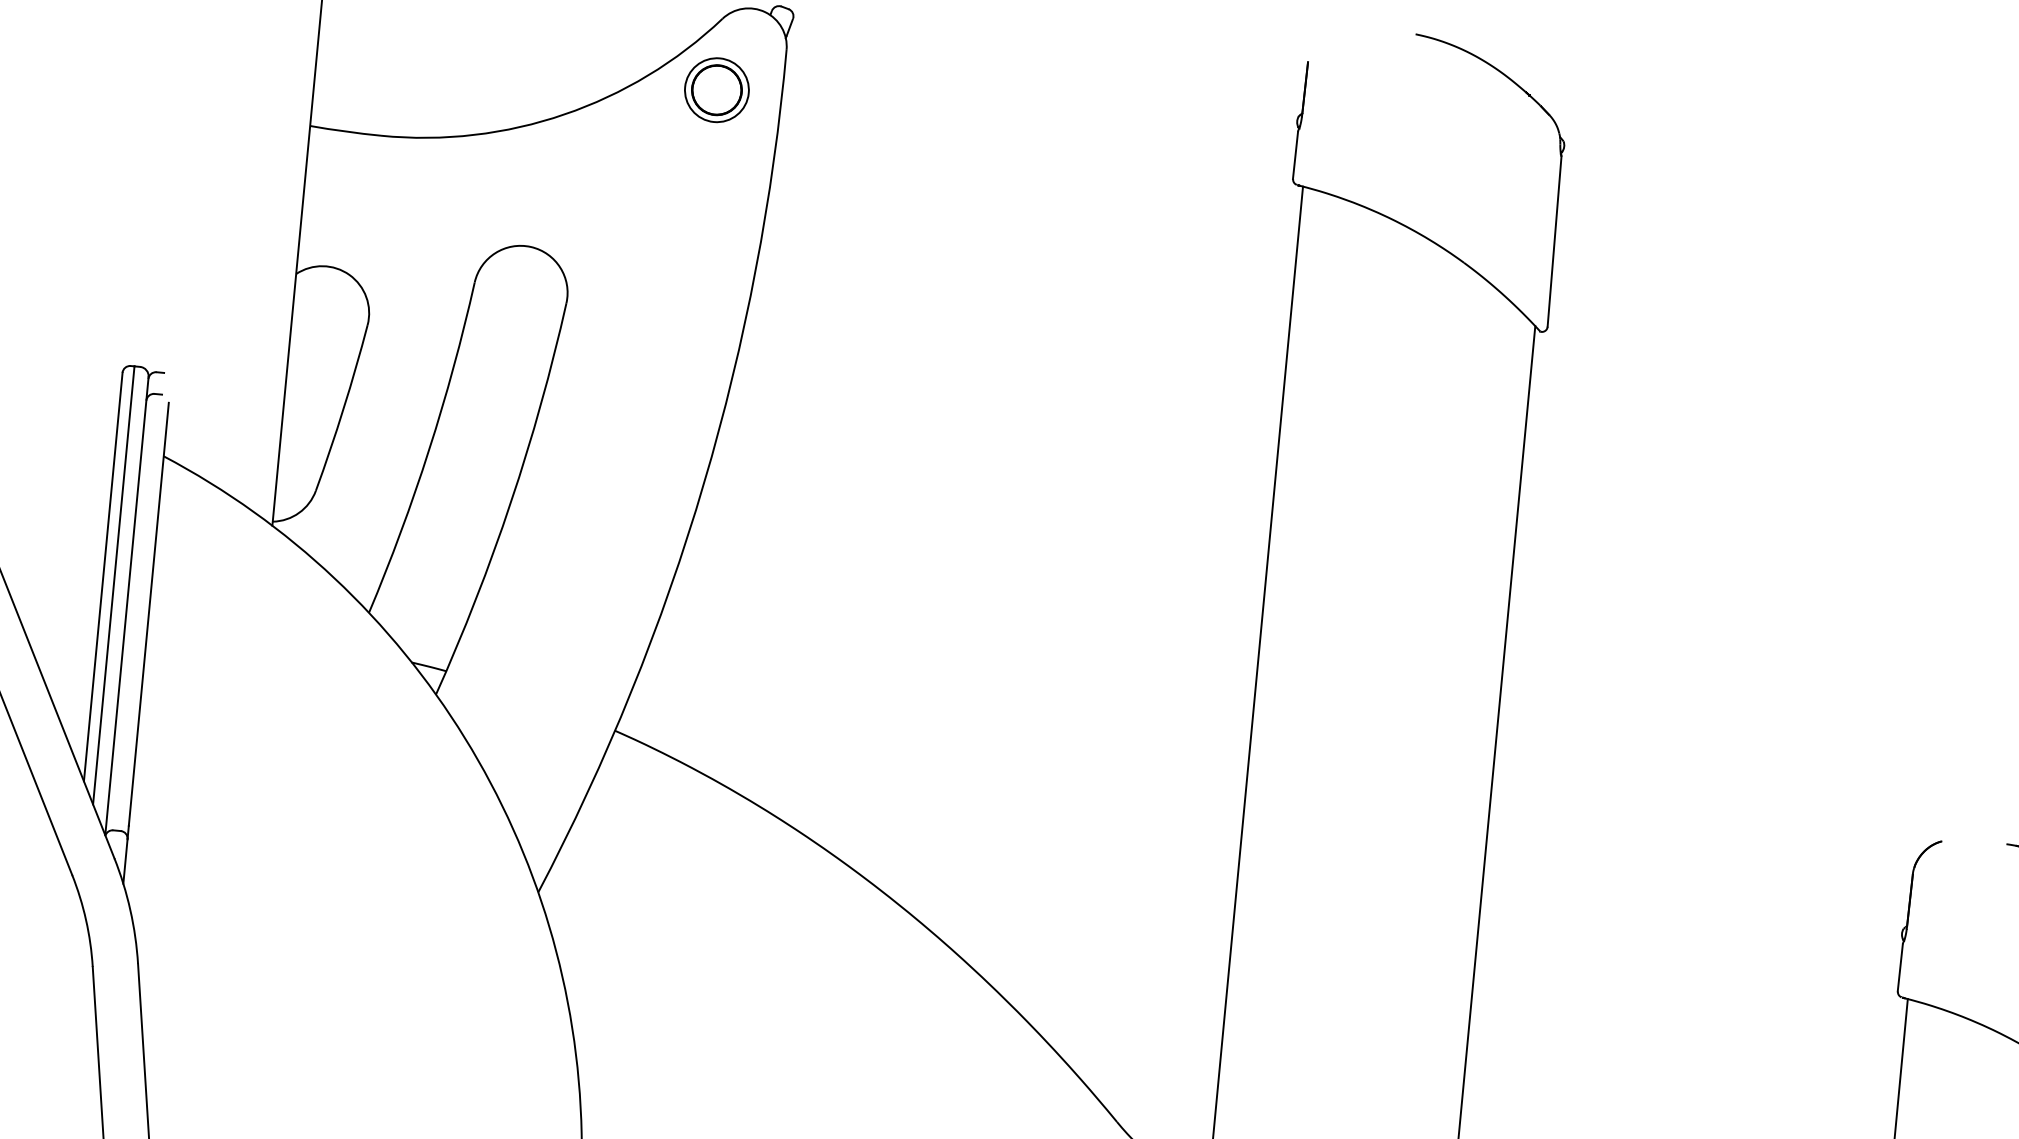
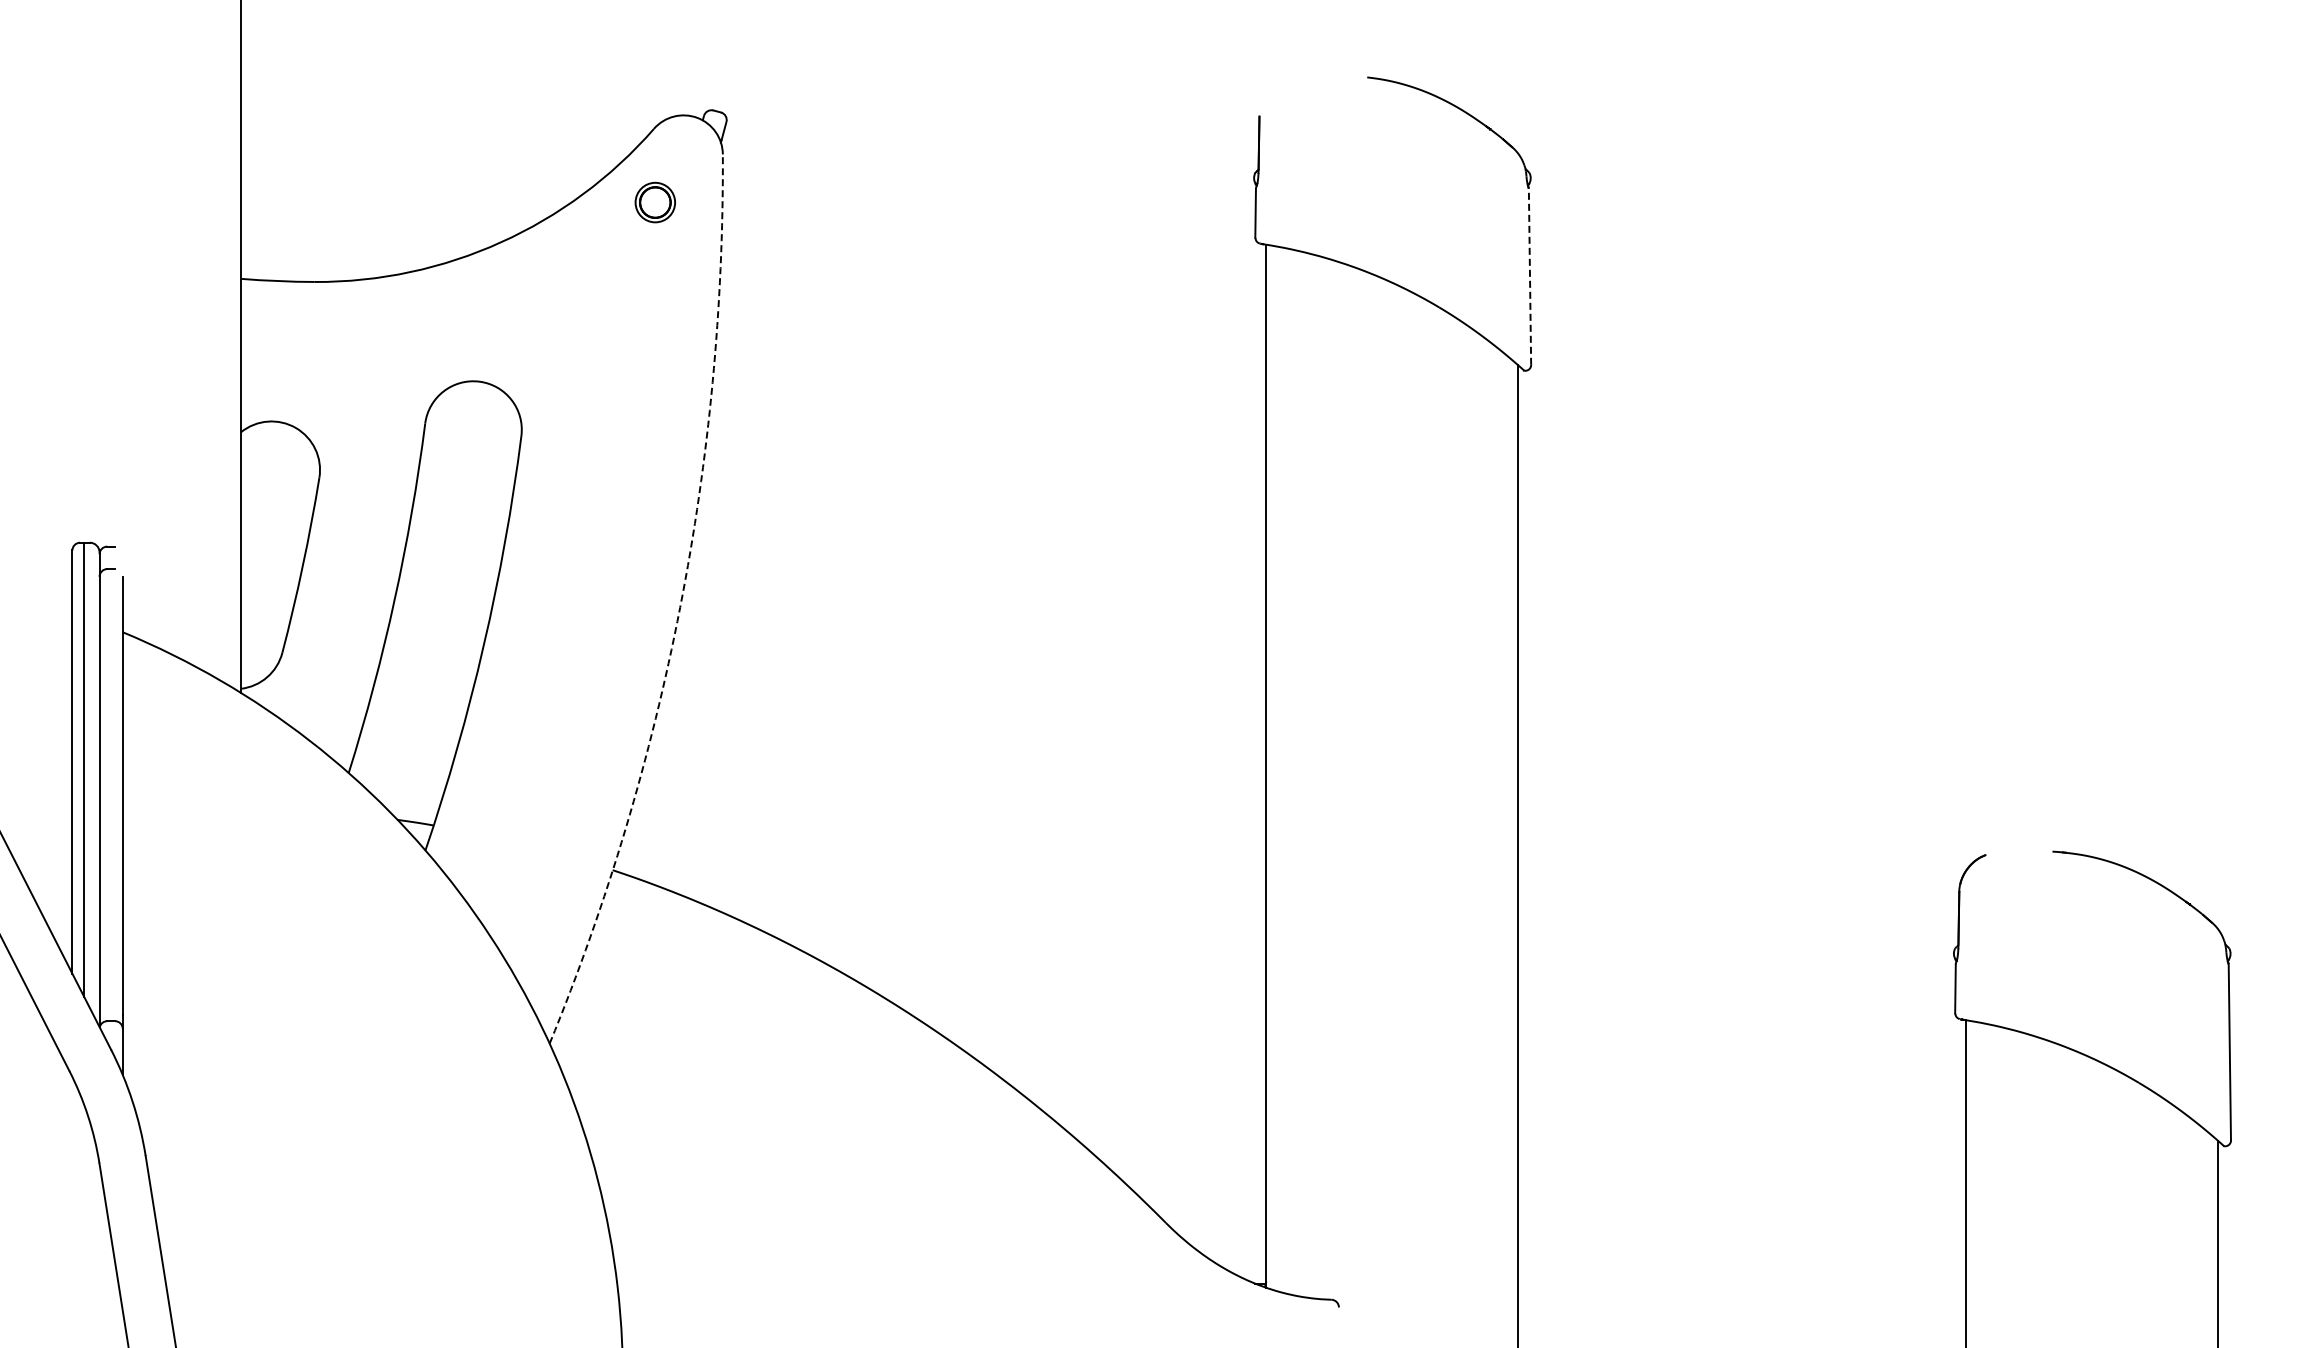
part: (717, 90) -> (655, 202), size x0.6
line: (1555, 241) -> (1530, 276), solid -> dashed
arc: (704, 483) -> (680, 607), solid -> dashed

